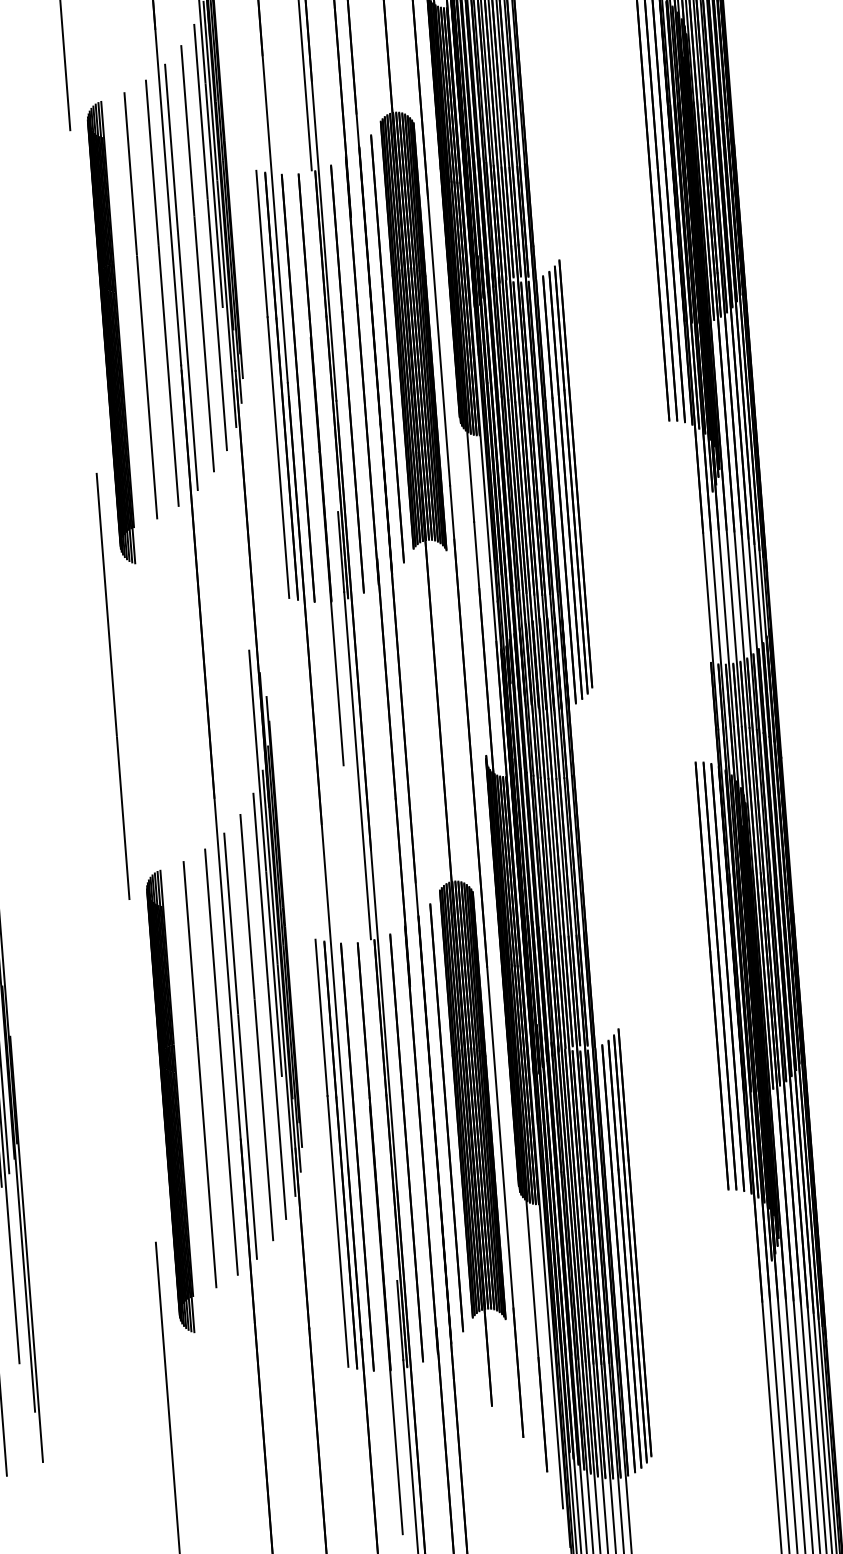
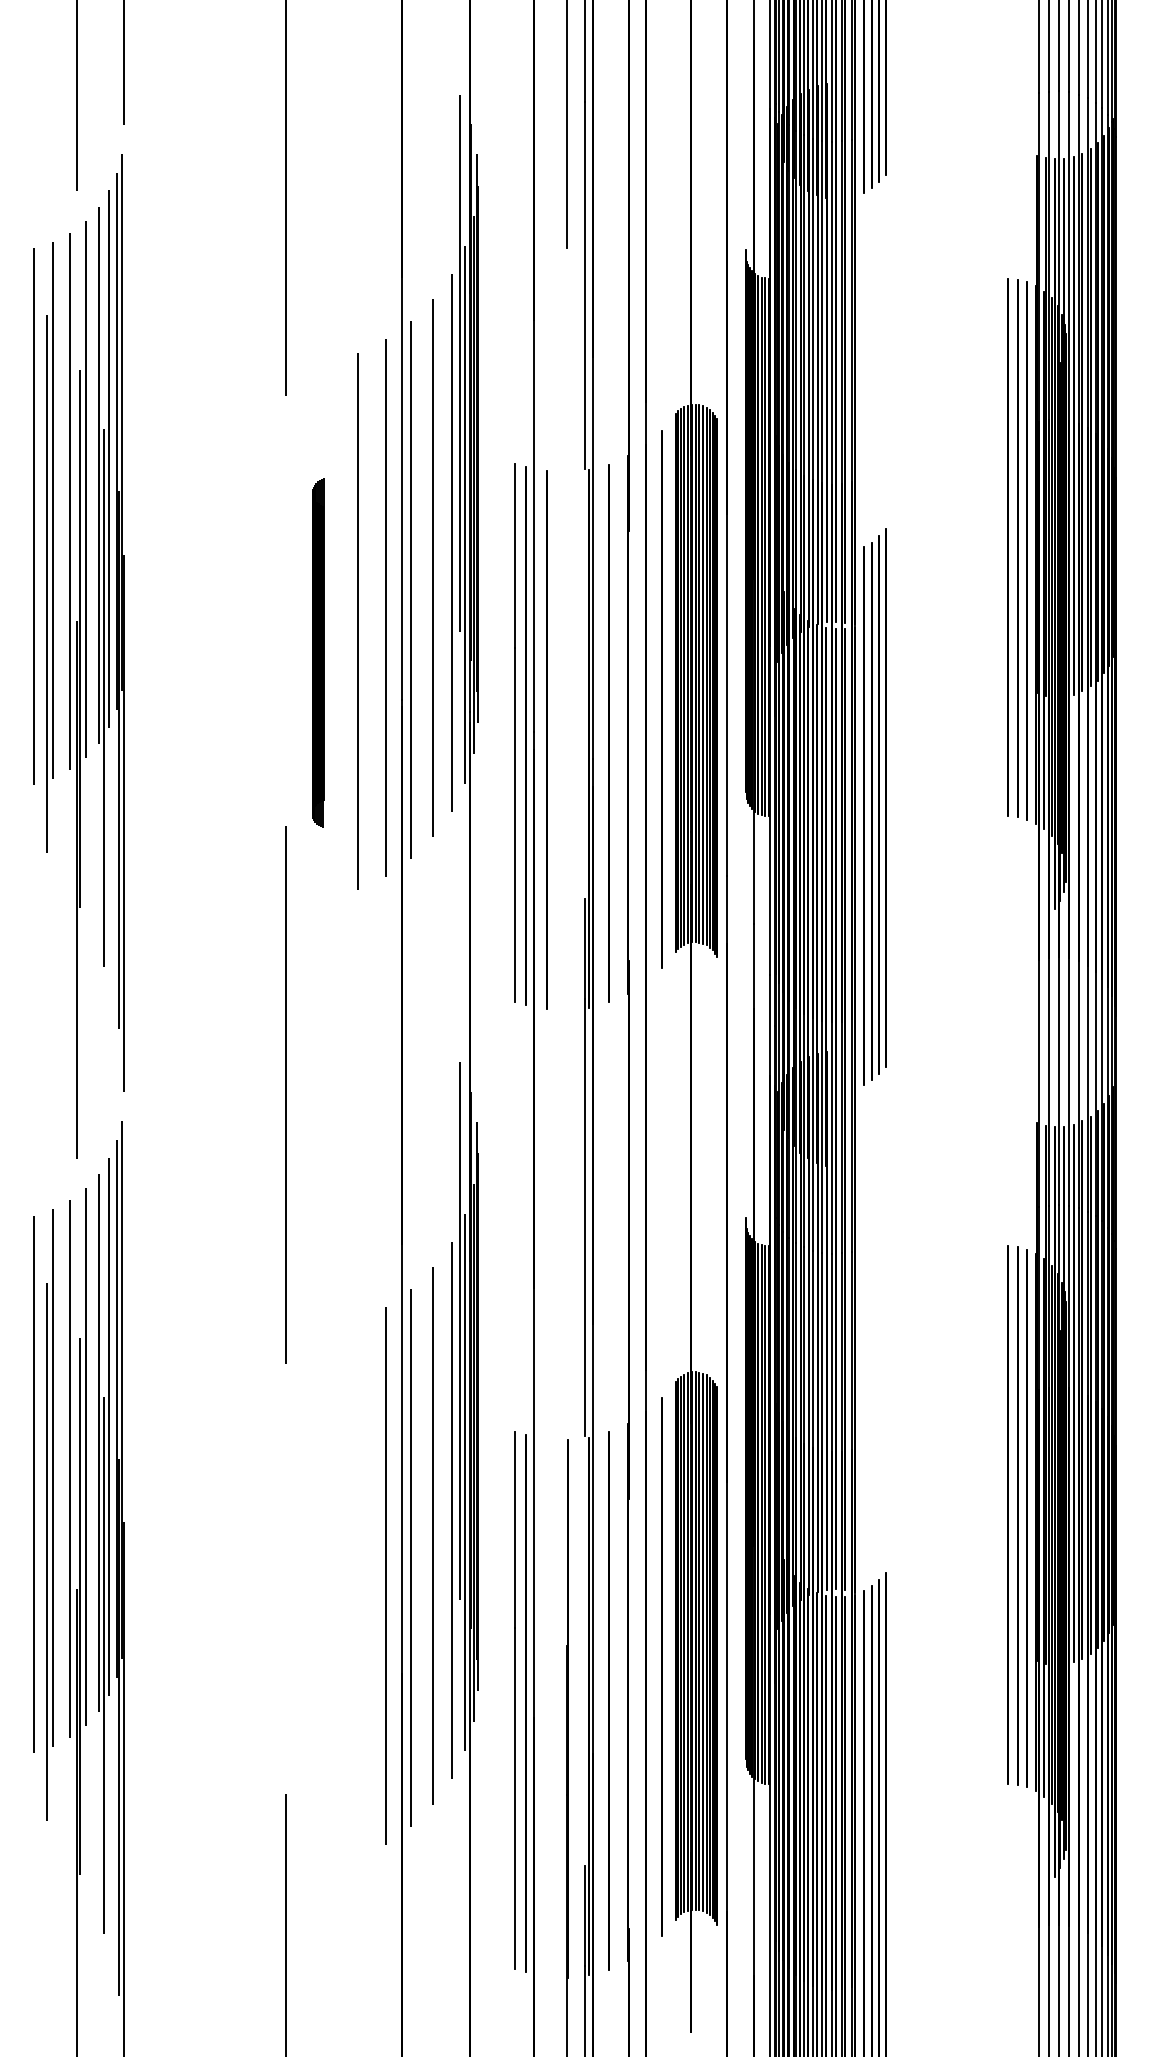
part: (111, 333) -> (318, 653), size x0.6
line: (321, 469) -> (567, 843), removed
part: (567, 481) -> (874, 806), moved
line: (199, 1074) -> (357, 1589), removed
part: (170, 1101) -> (318, 1620), removed
line: (357, 1157) -> (546, 1707), removed

